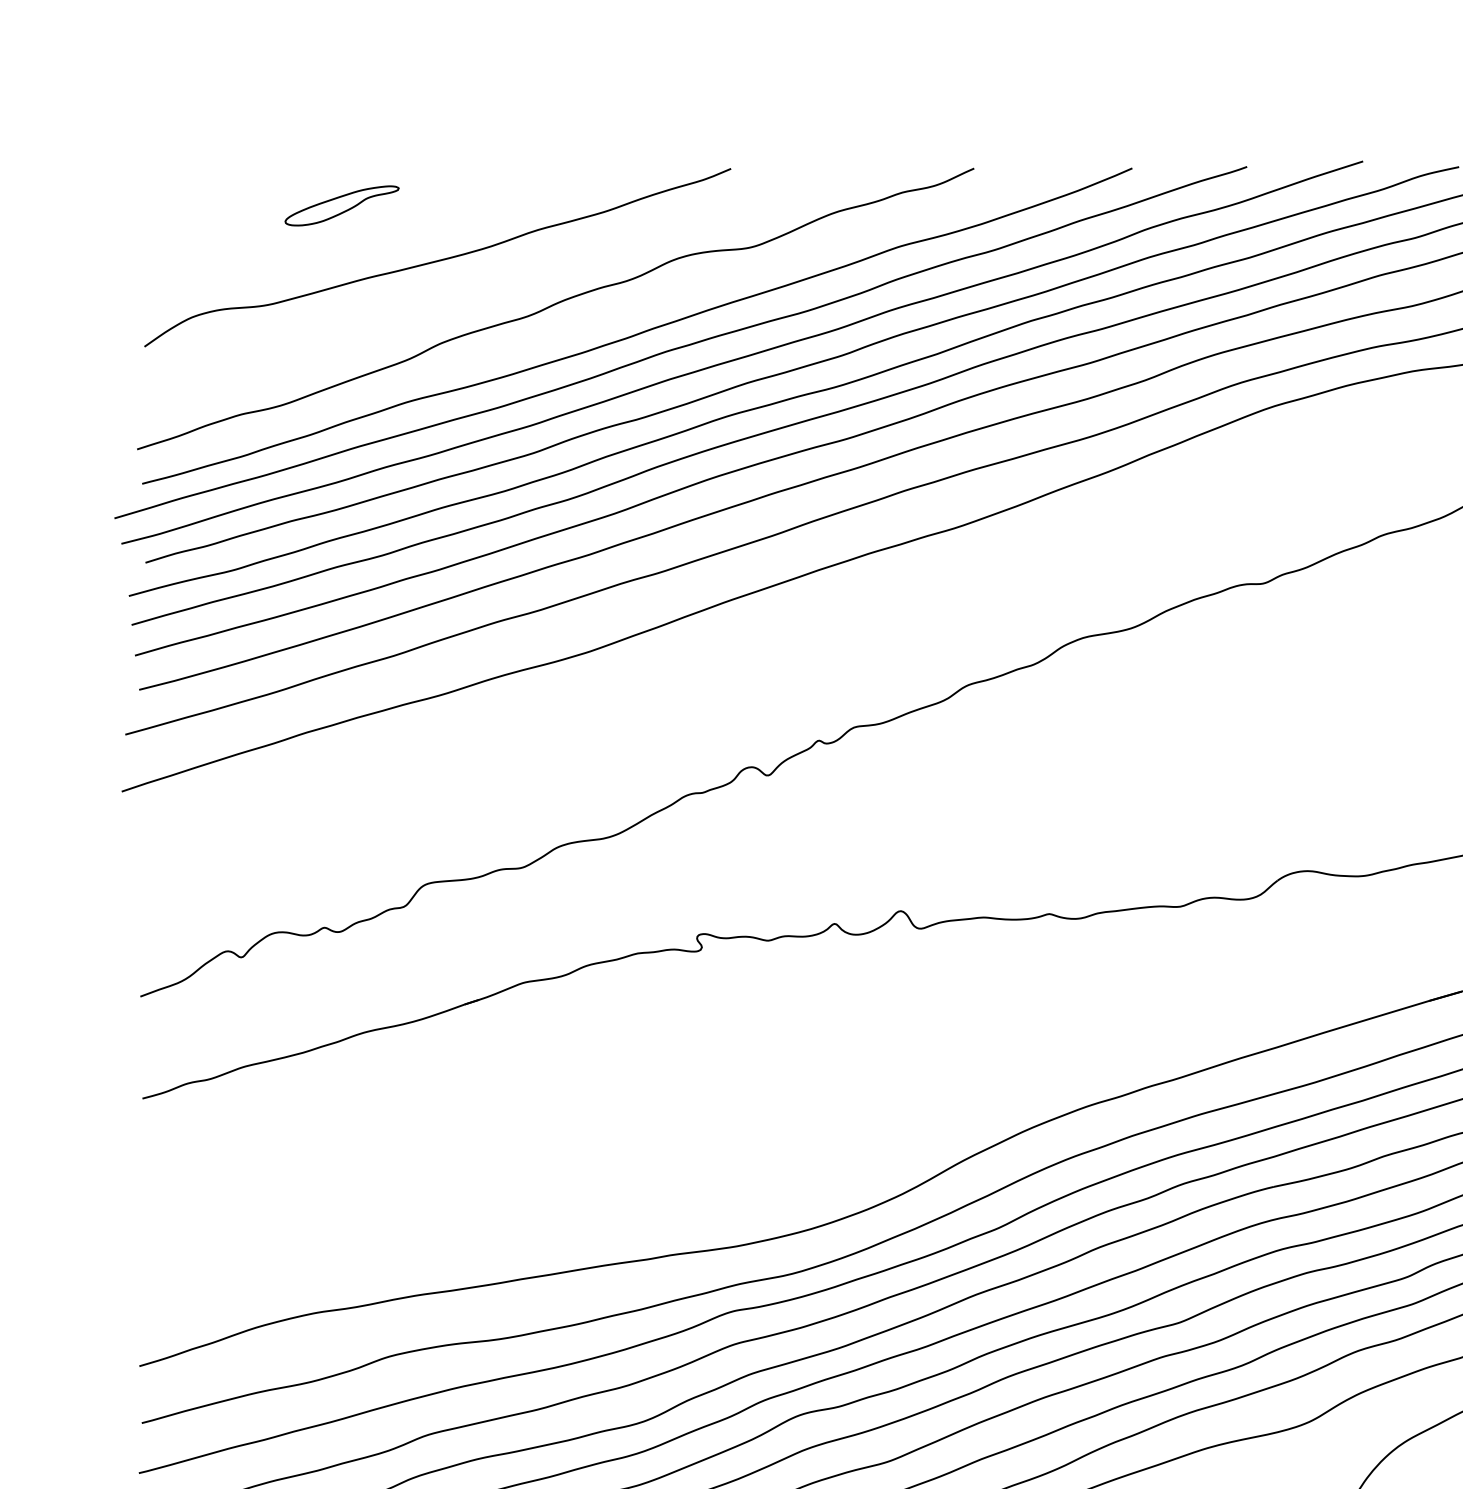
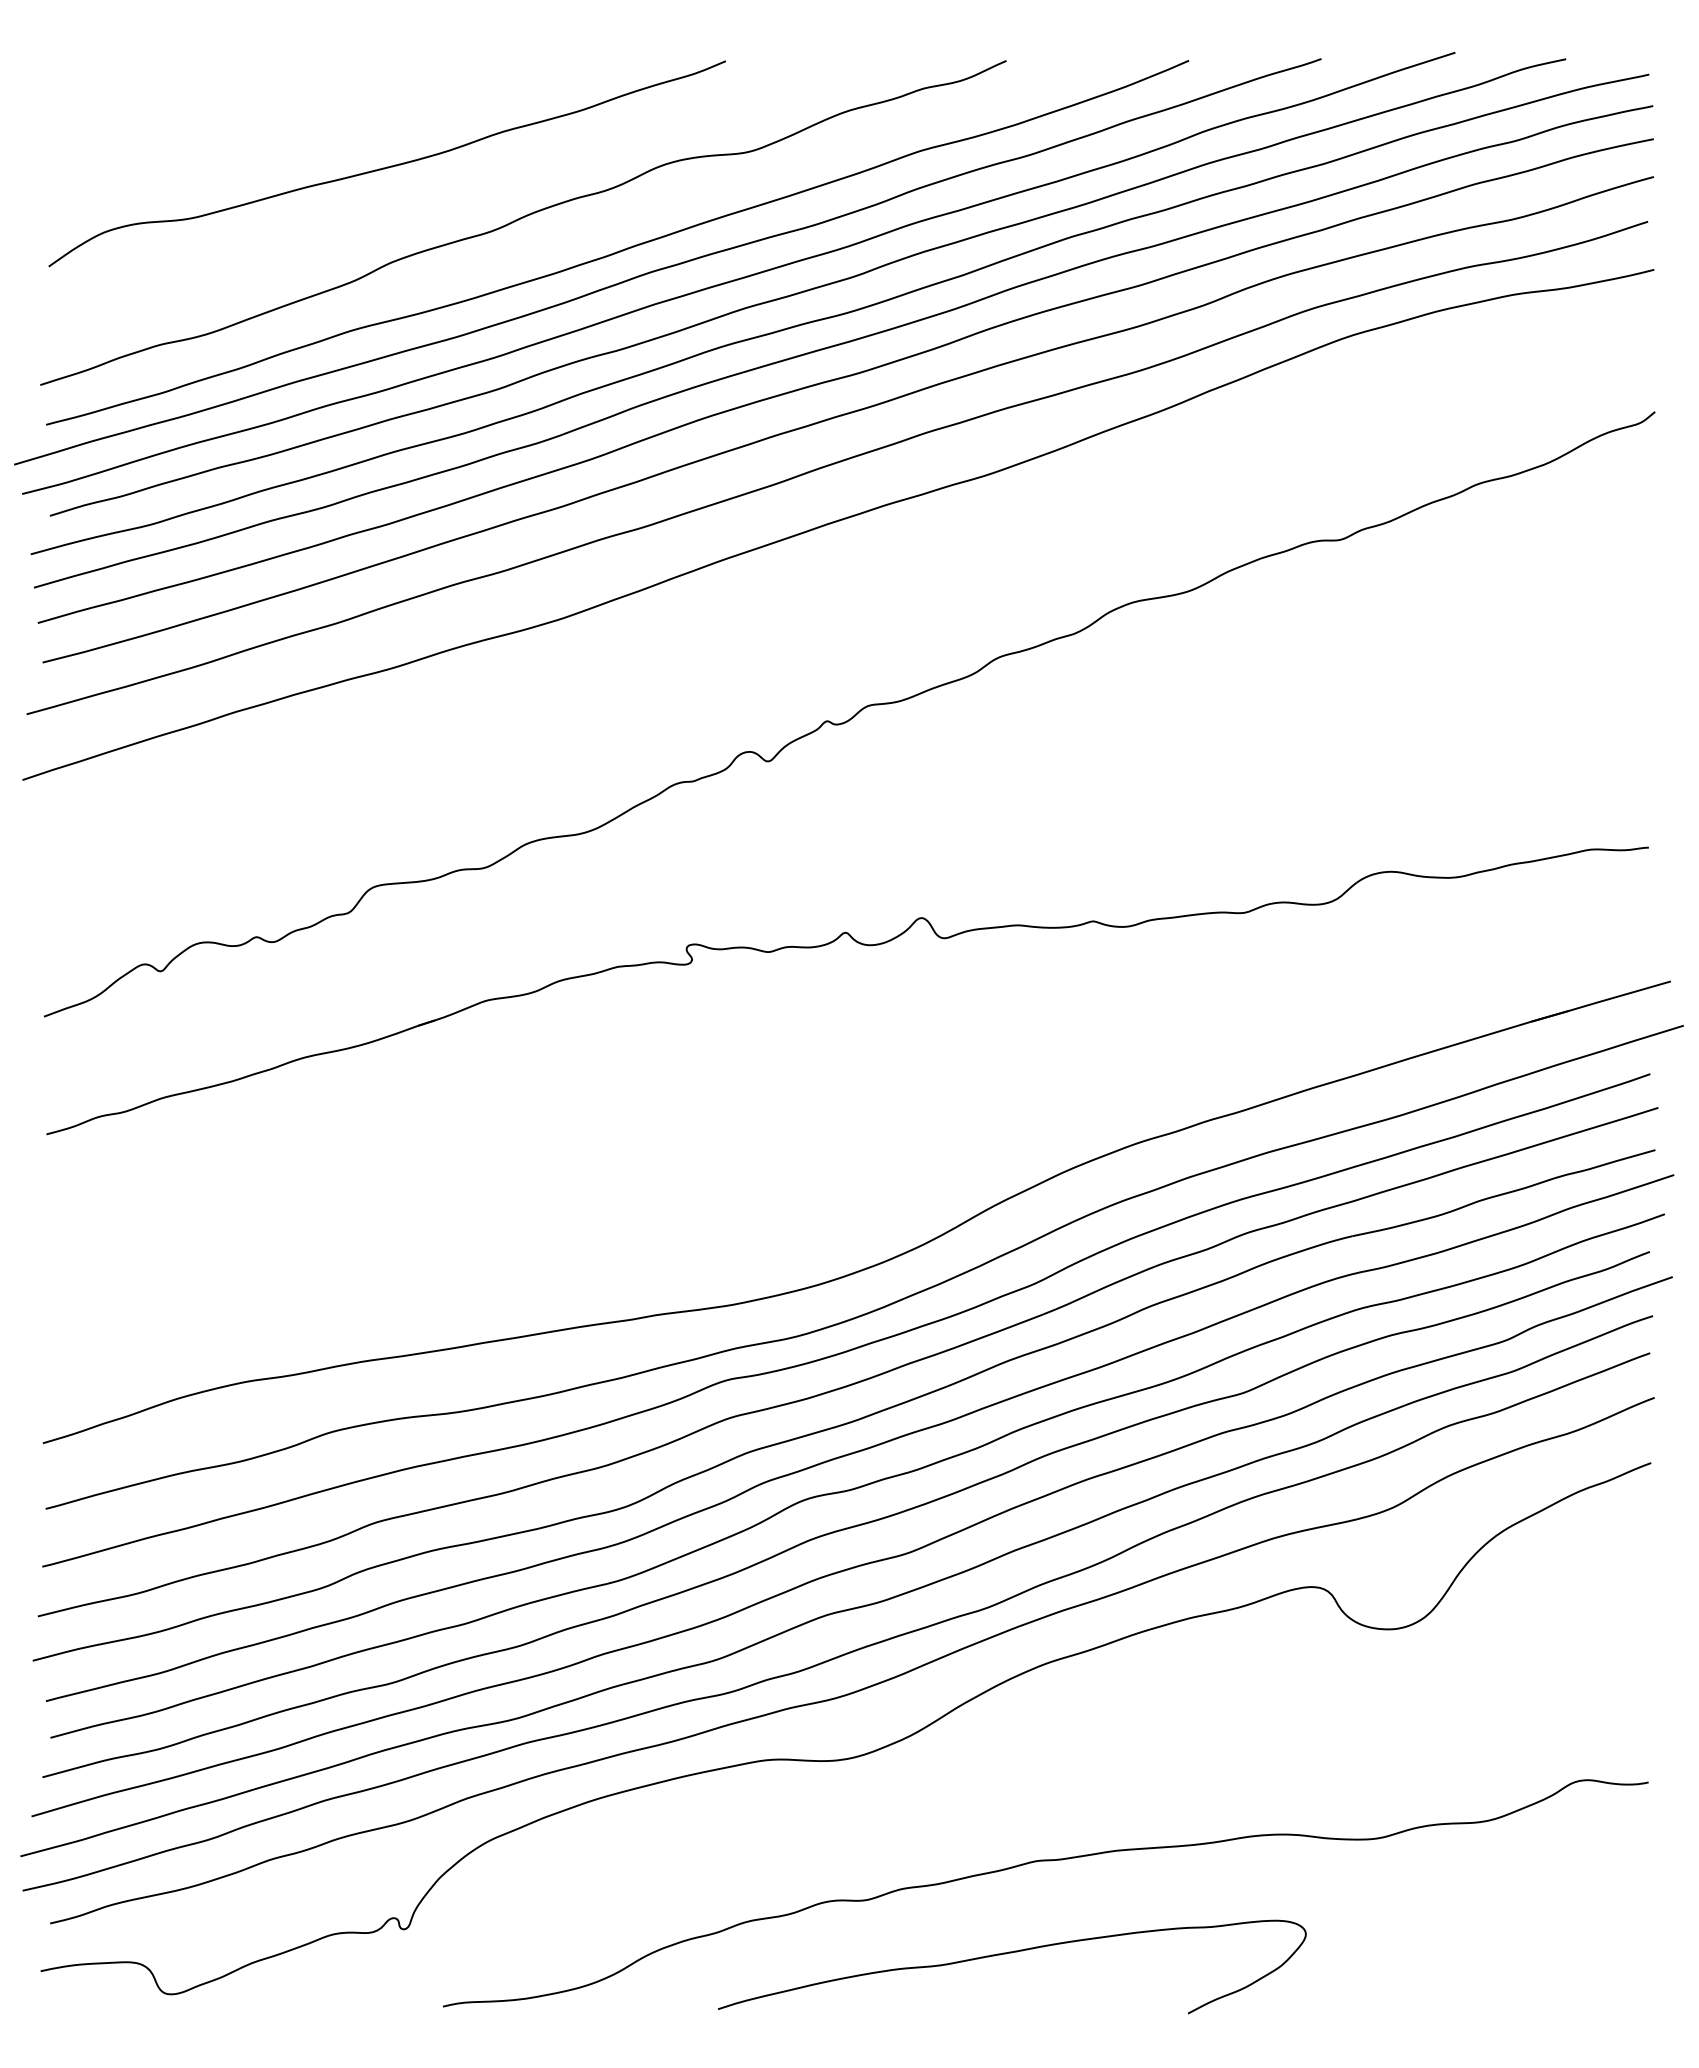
part: (341, 205) -> (276, 103), removed

